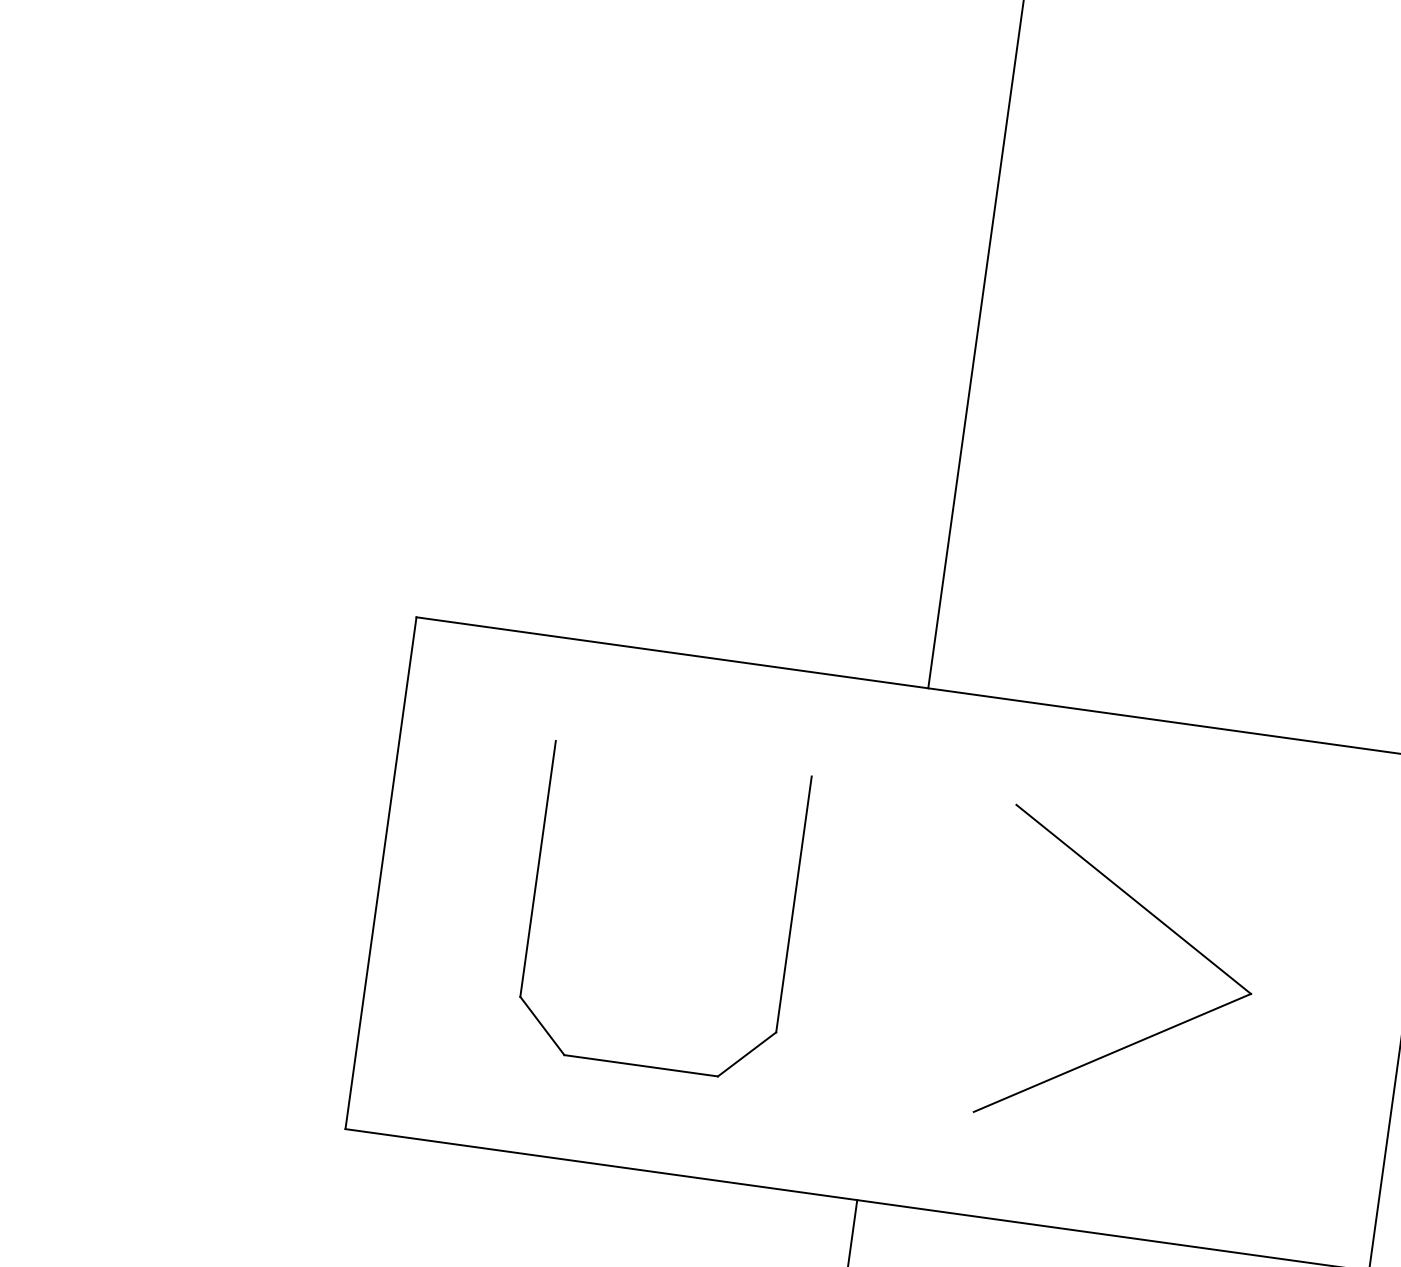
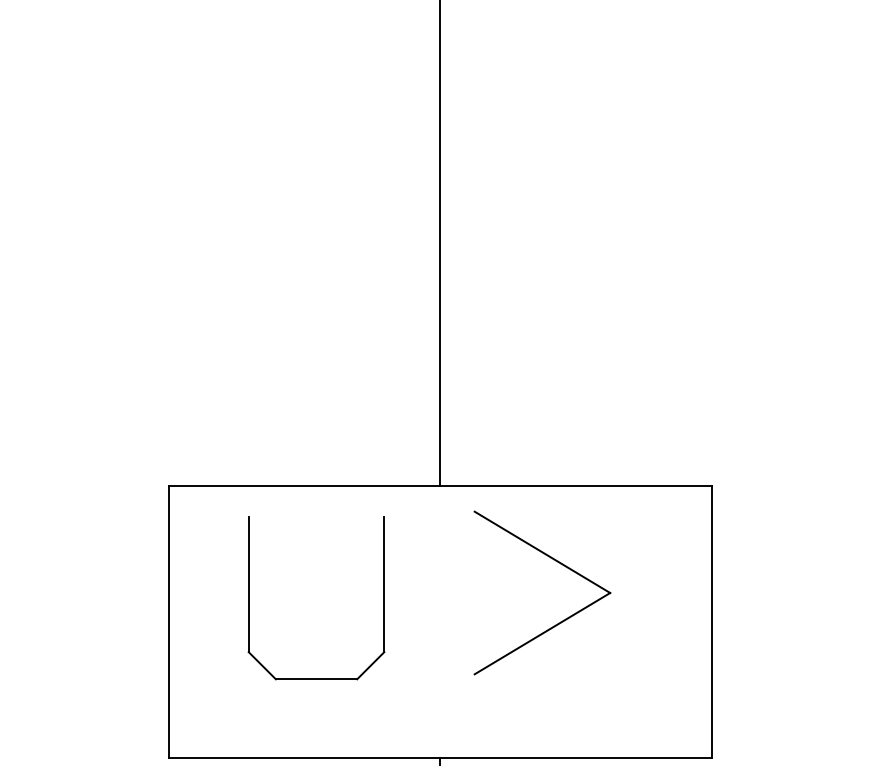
part: (535, 895) -> (249, 598), moved
part: (1161, 924) -> (558, 563), moved

